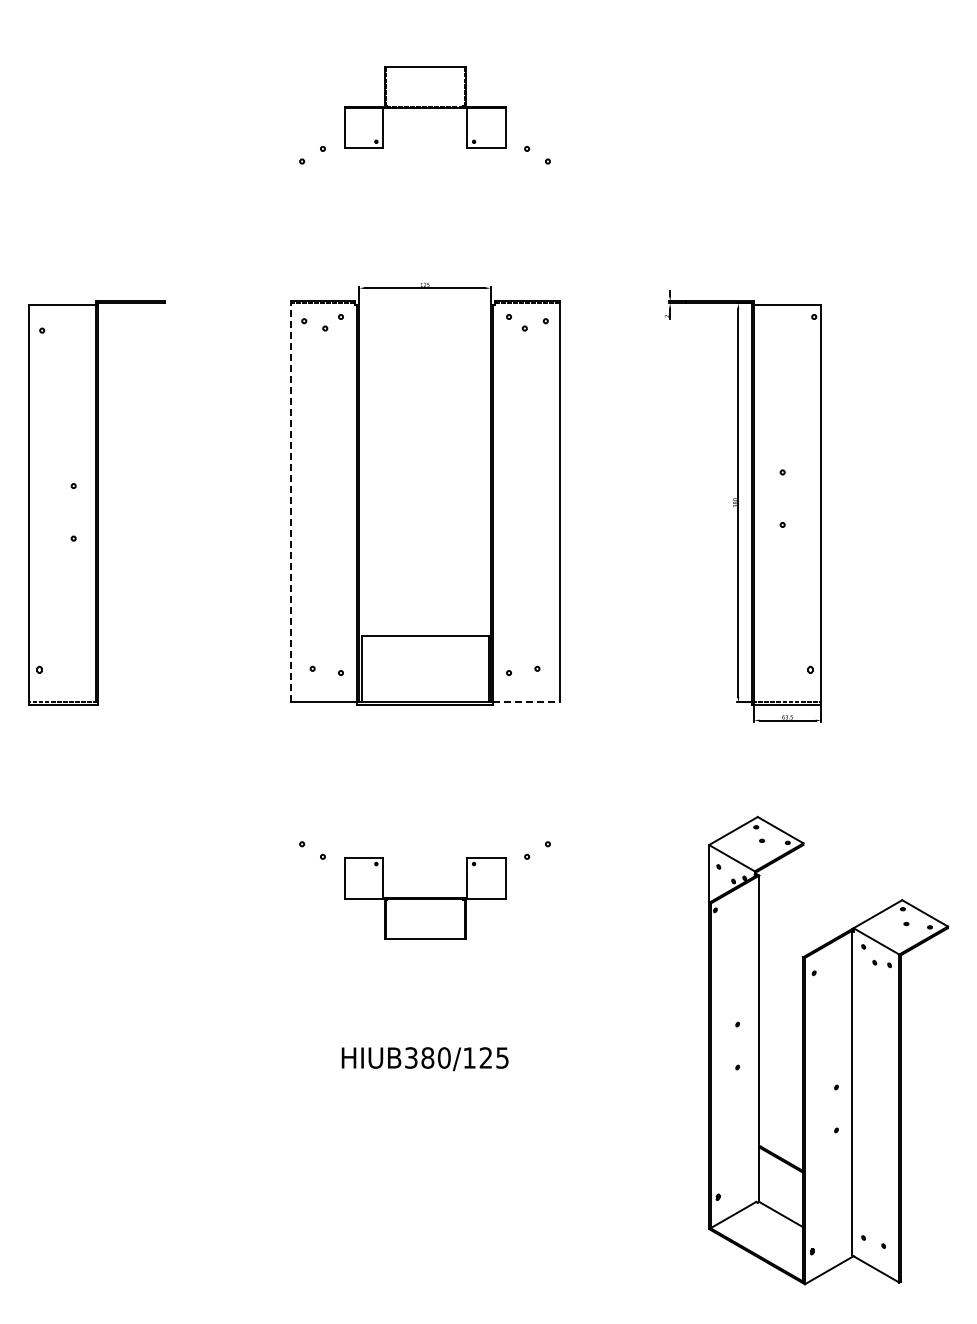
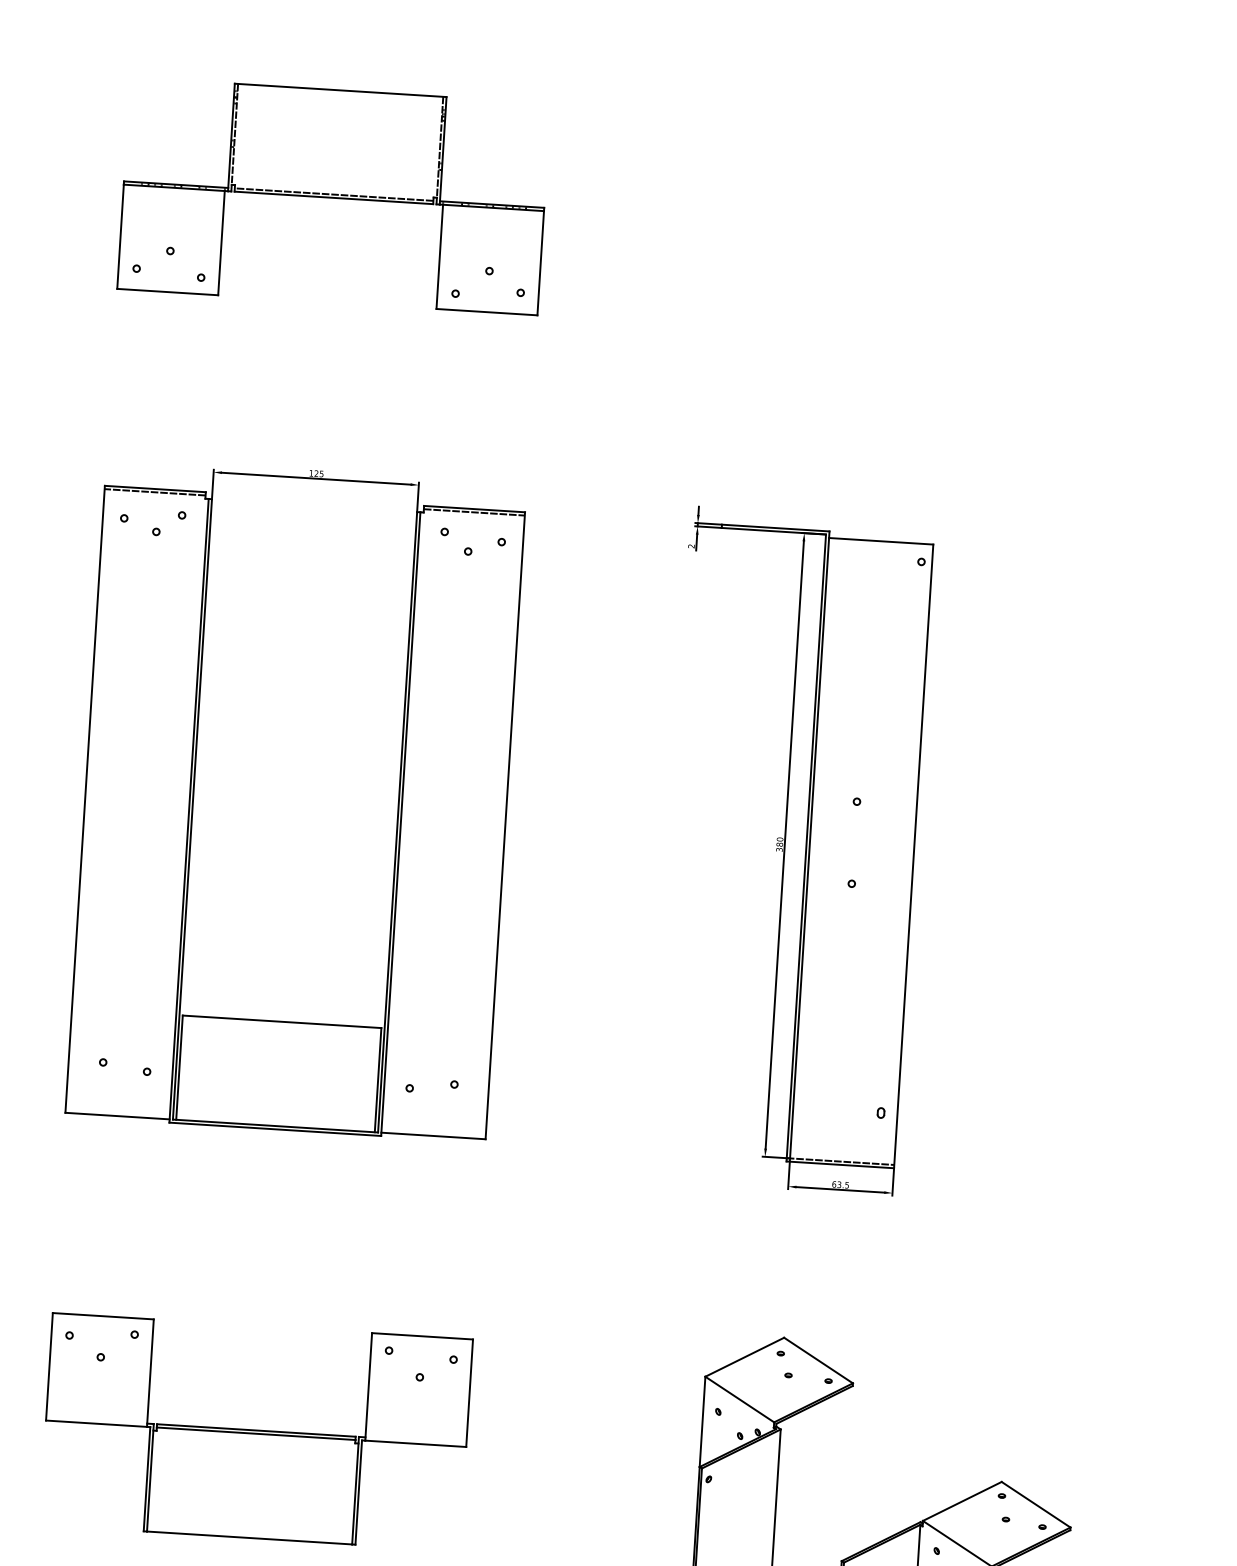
part: (425, 107) -> (334, 196), size x1.67
line: (290, 501) -> (85, 798), dashed -> solid
line: (526, 702) -> (434, 1136), dashed -> solid
part: (425, 898) -> (256, 1432), size x1.67

